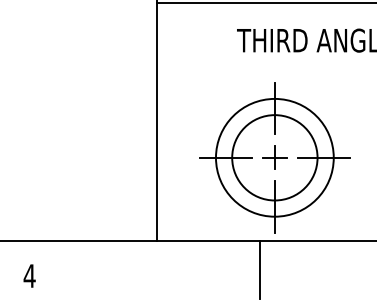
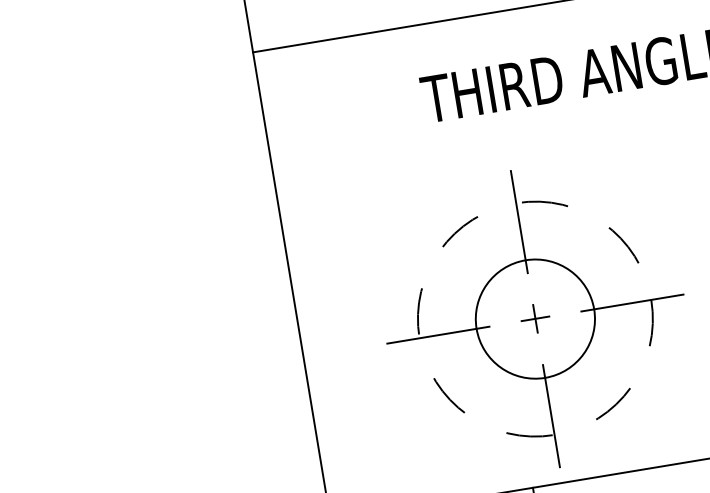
circle: (274, 157) -> (534, 318), size x0.7
circle: (274, 157) -> (534, 318), solid -> dashed
part: (274, 157) -> (534, 318), size x0.6

